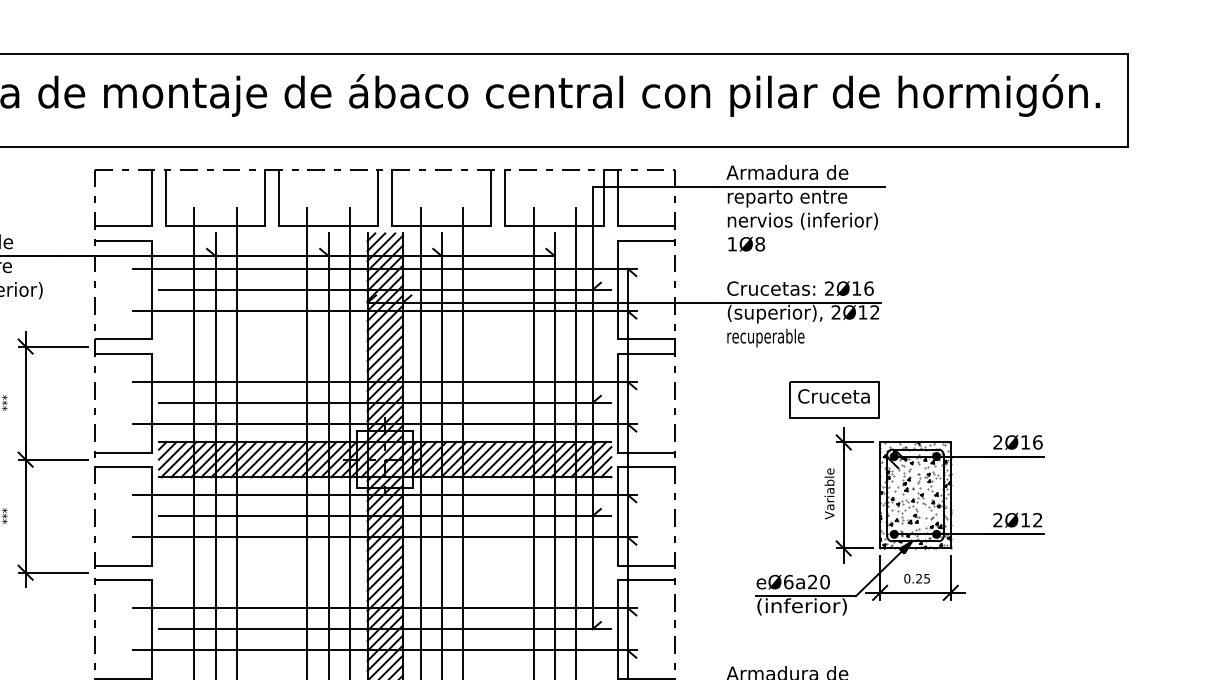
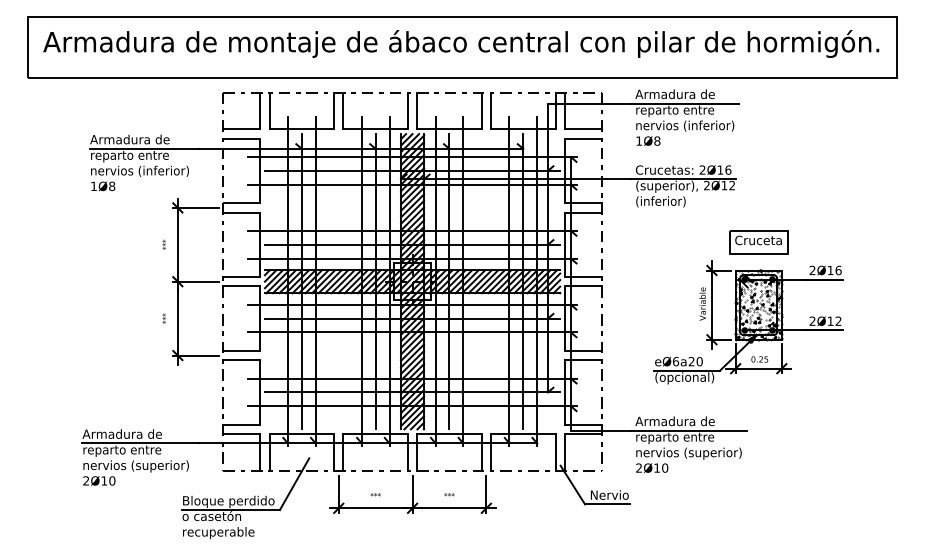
text: (766, 338) -> (661, 202), recuperable -> (inferior)
part: (833, 399) -> (758, 242), moved
text: (801, 607) -> (684, 378), (inferior) -> (opcional)

